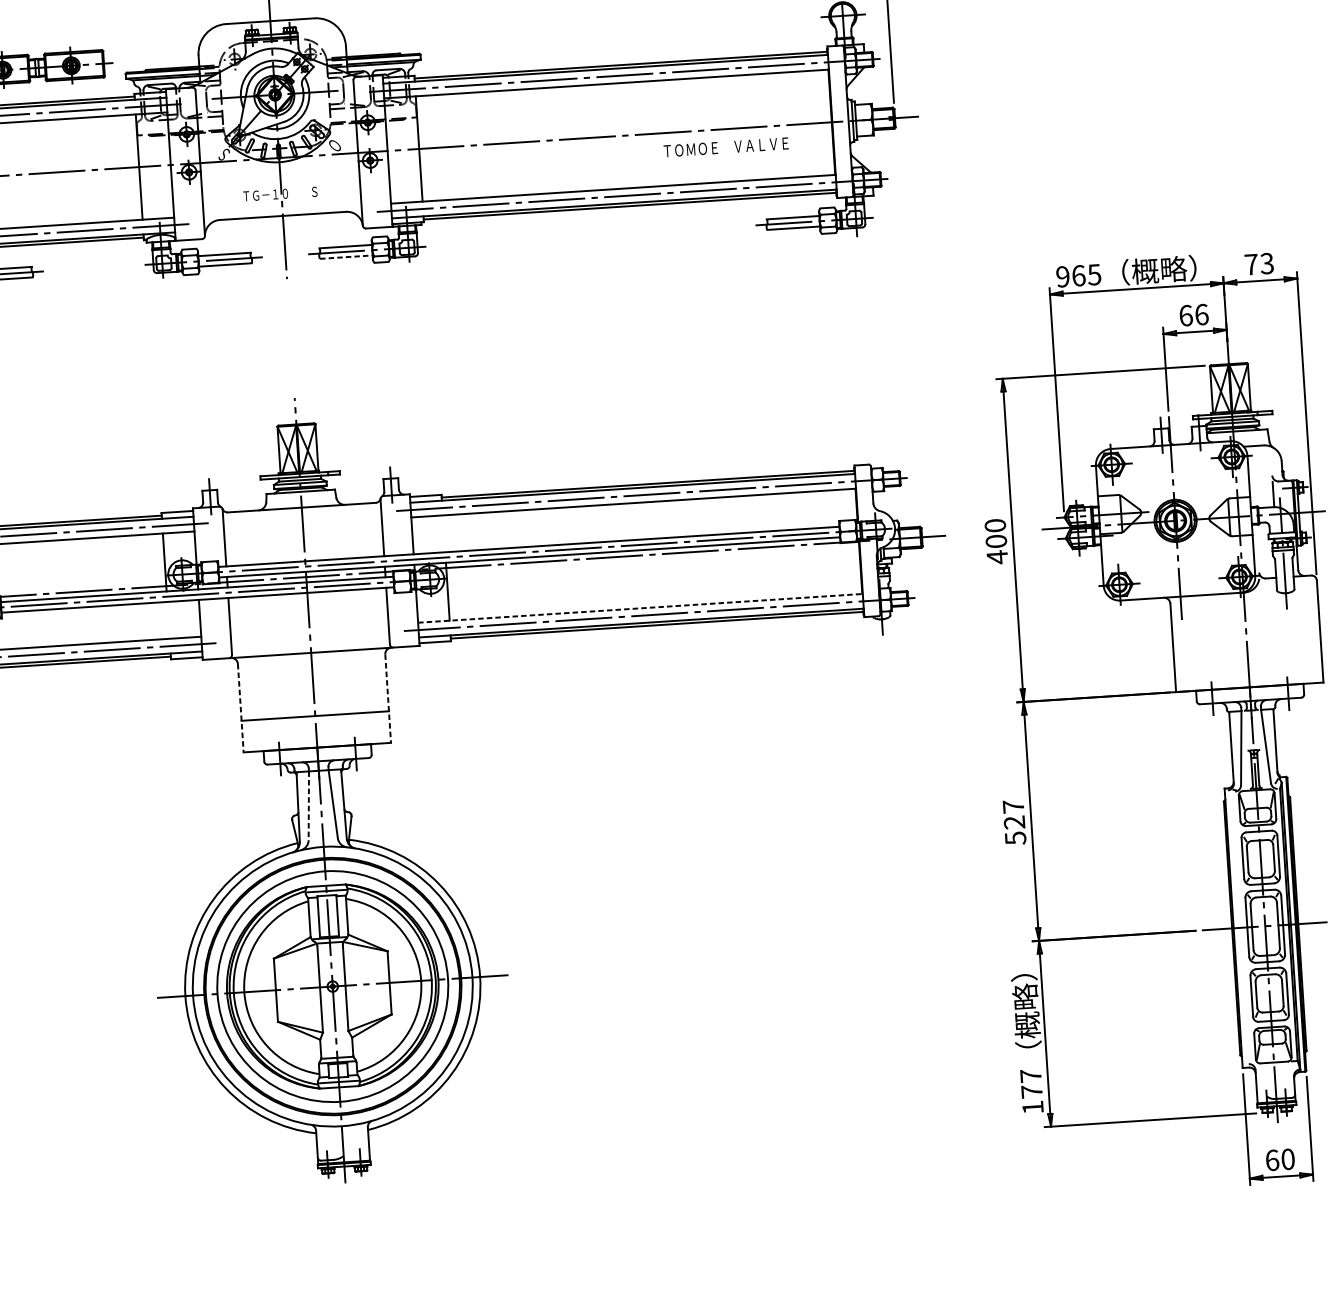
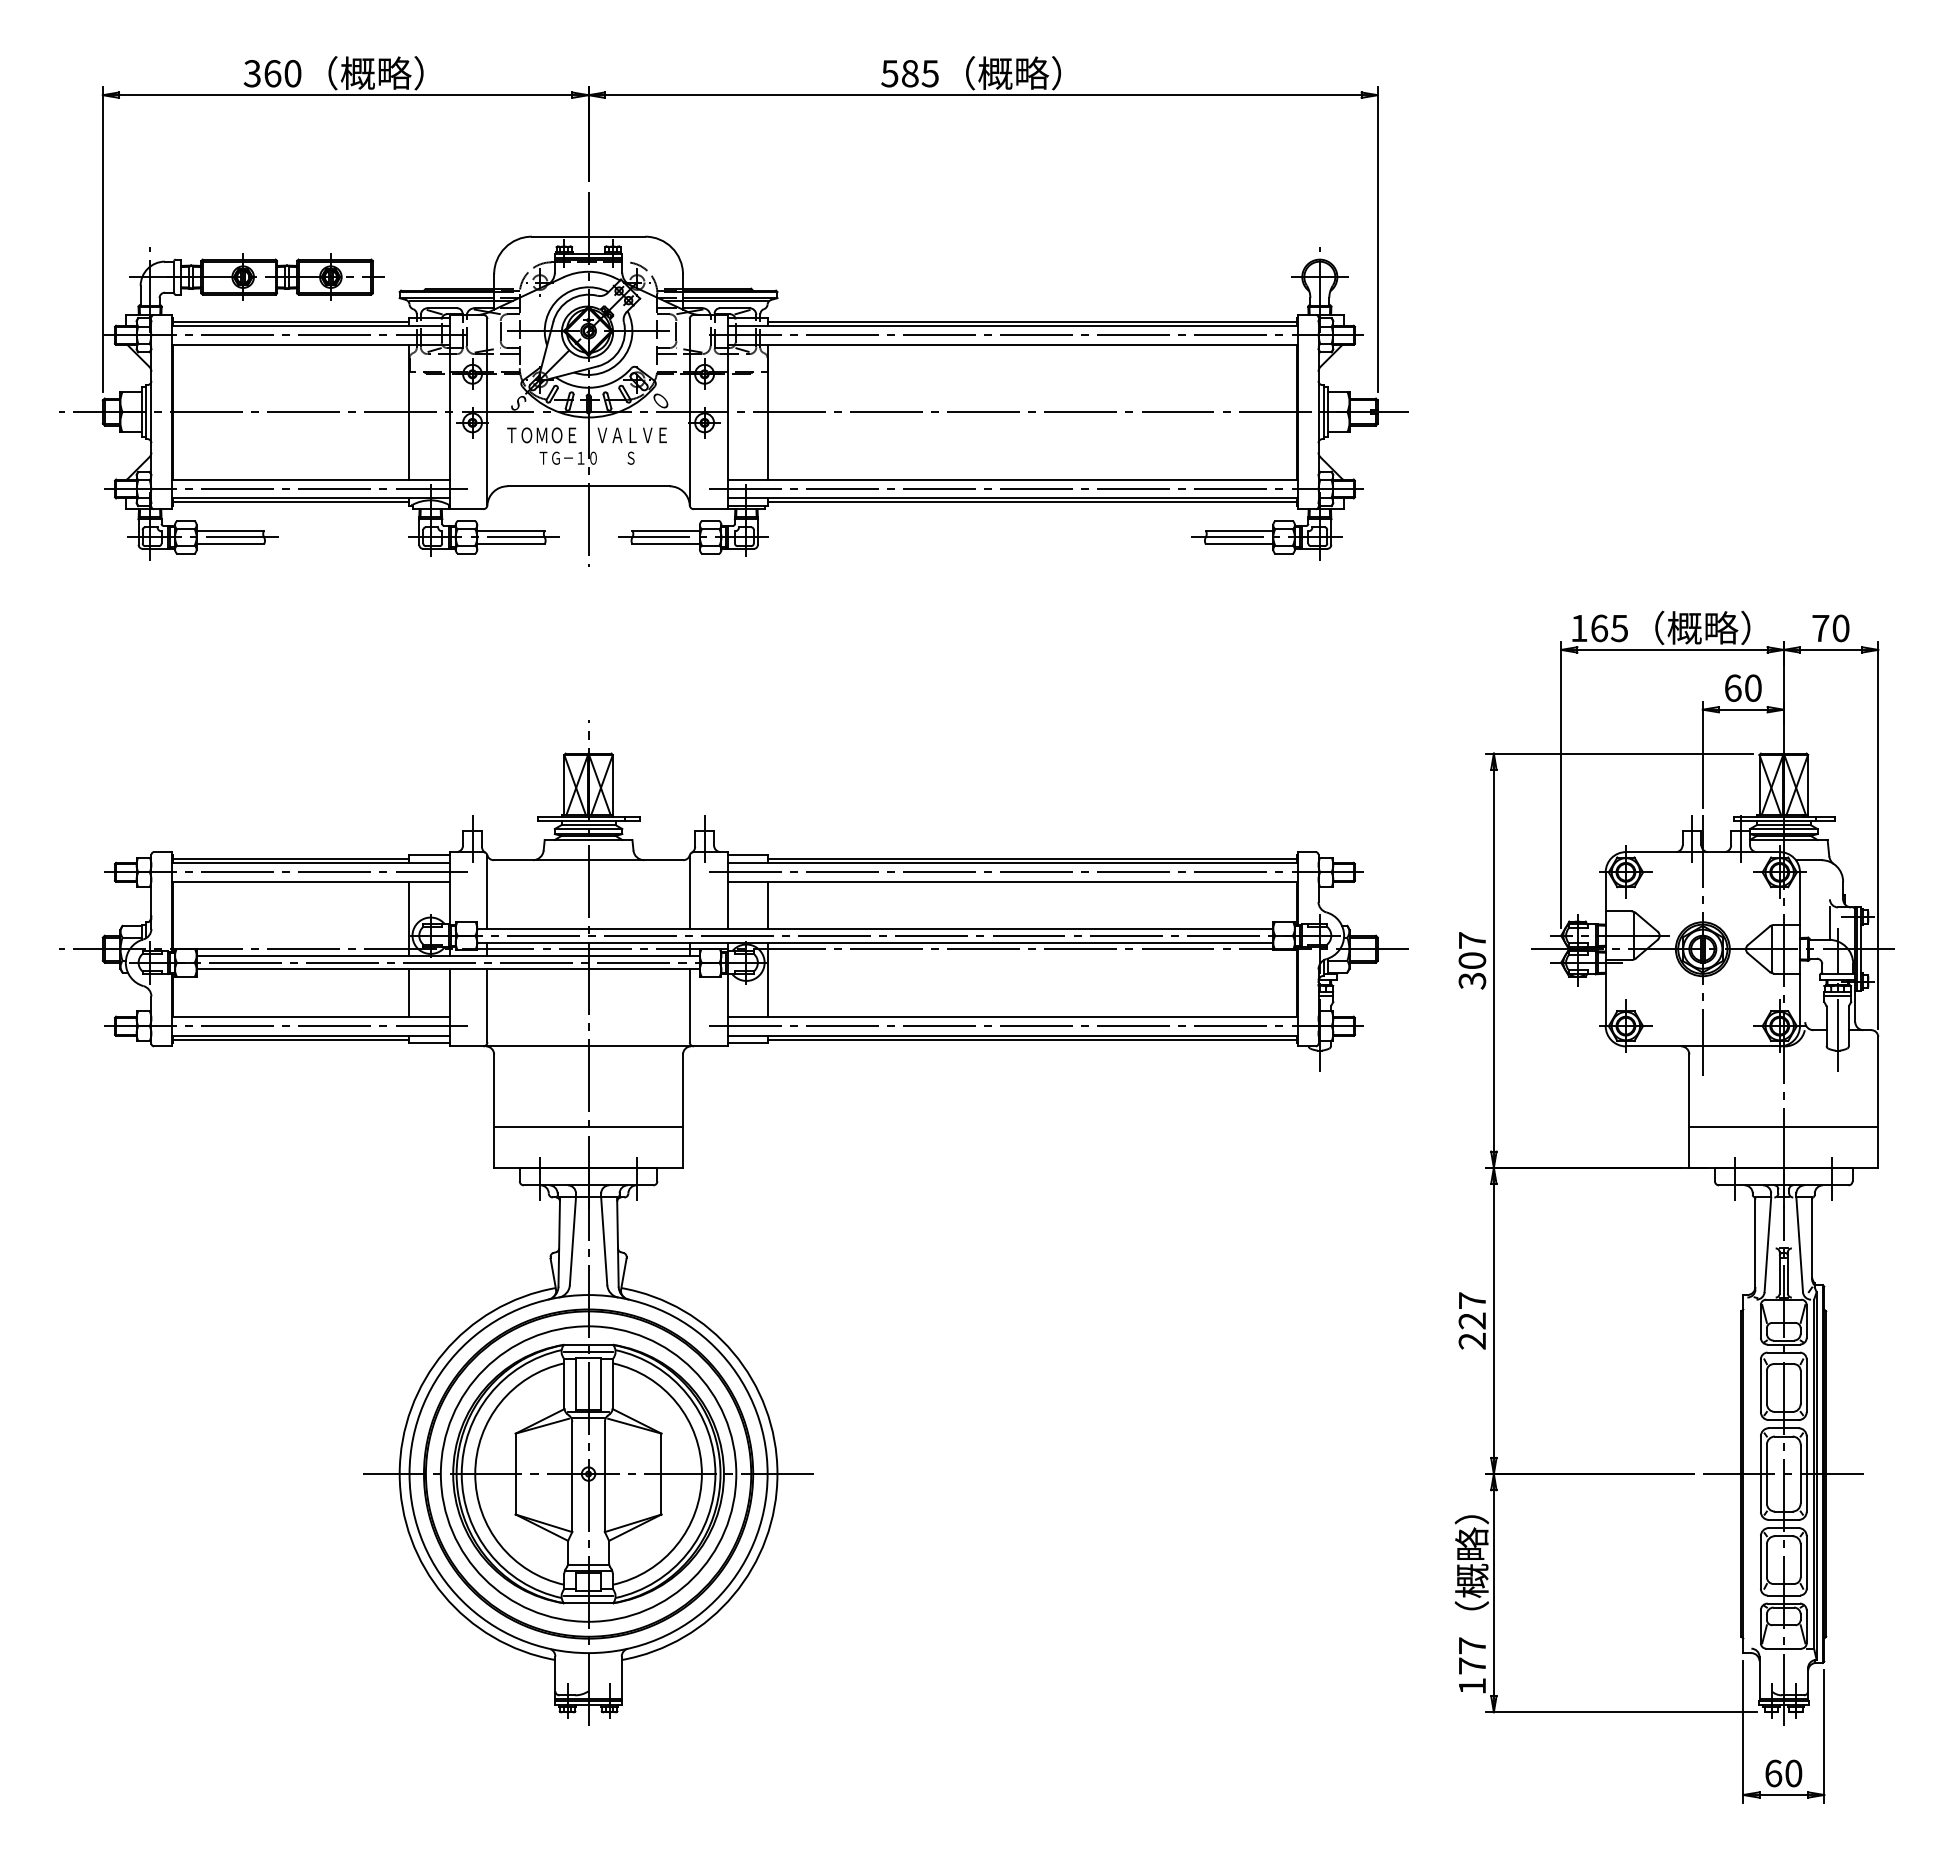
text: (725, 147) -> (586, 435), moved
line: (346, 257) -> (666, 544), dashed -> solid
text: (1266, 263) -> (1840, 628), 73 -> 70
text: (1062, 276) -> (1578, 628), 965 -> 165
text: (1201, 314) -> (1753, 687), 66 -> 60
line: (444, 533) -> (768, 905), added
text: (996, 542) -> (1472, 961), 400 -> 307
line: (641, 608) -> (1013, 1016), dashed -> solid
line: (168, 619) -> (409, 992), added
line: (1247, 655) -> (1783, 1127), added
line: (388, 698) -> (683, 1111), dashed -> solid
line: (241, 708) -> (494, 1111), dashed -> solid
line: (308, 805) -> (572, 1241), dashed -> solid
text: (1015, 838) -> (1472, 1341), 527 -> 227

